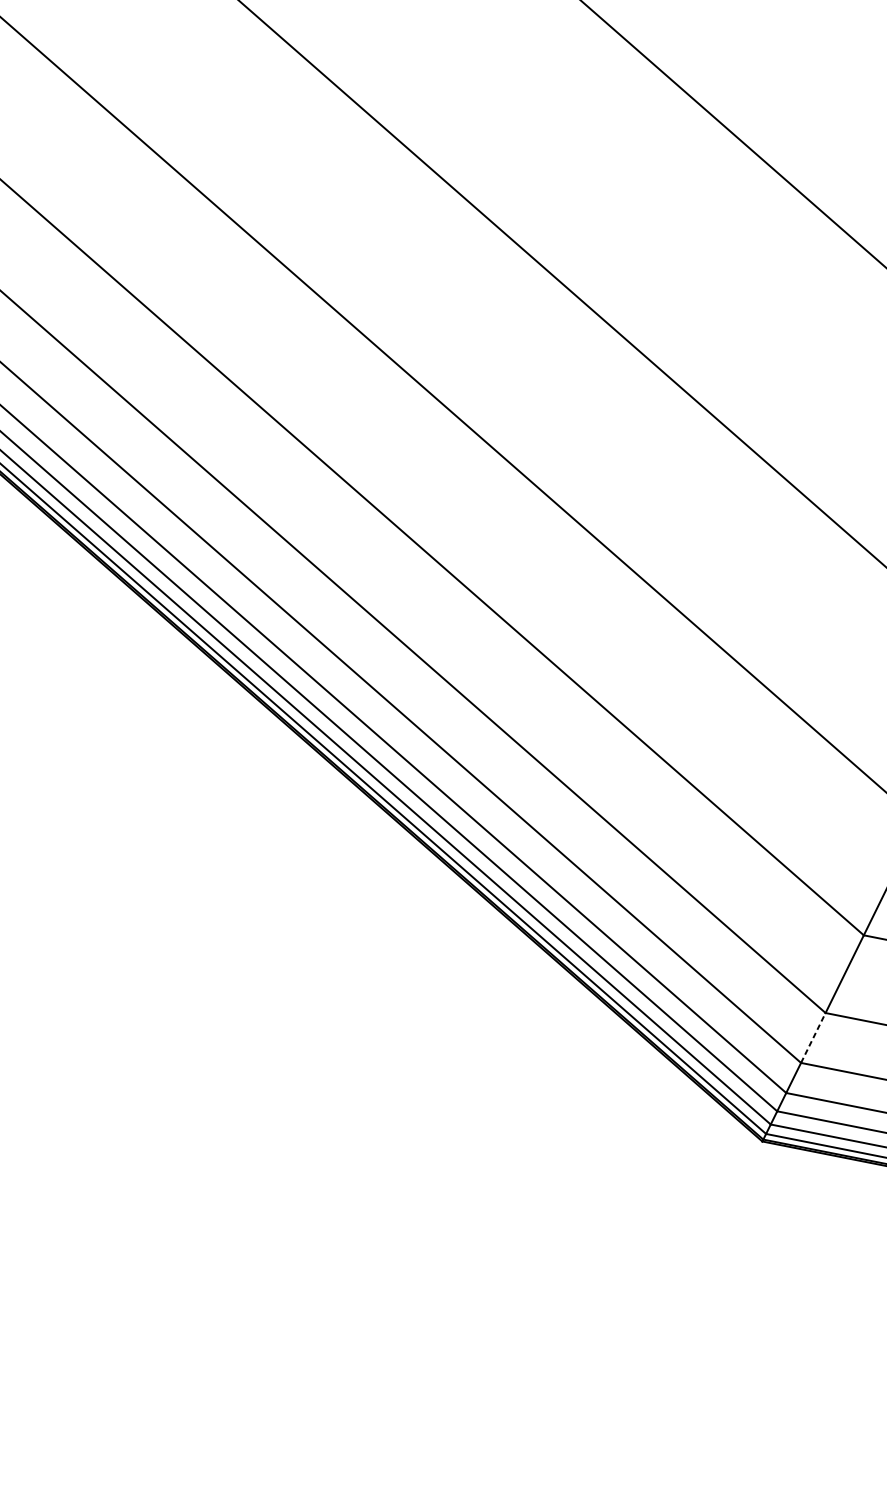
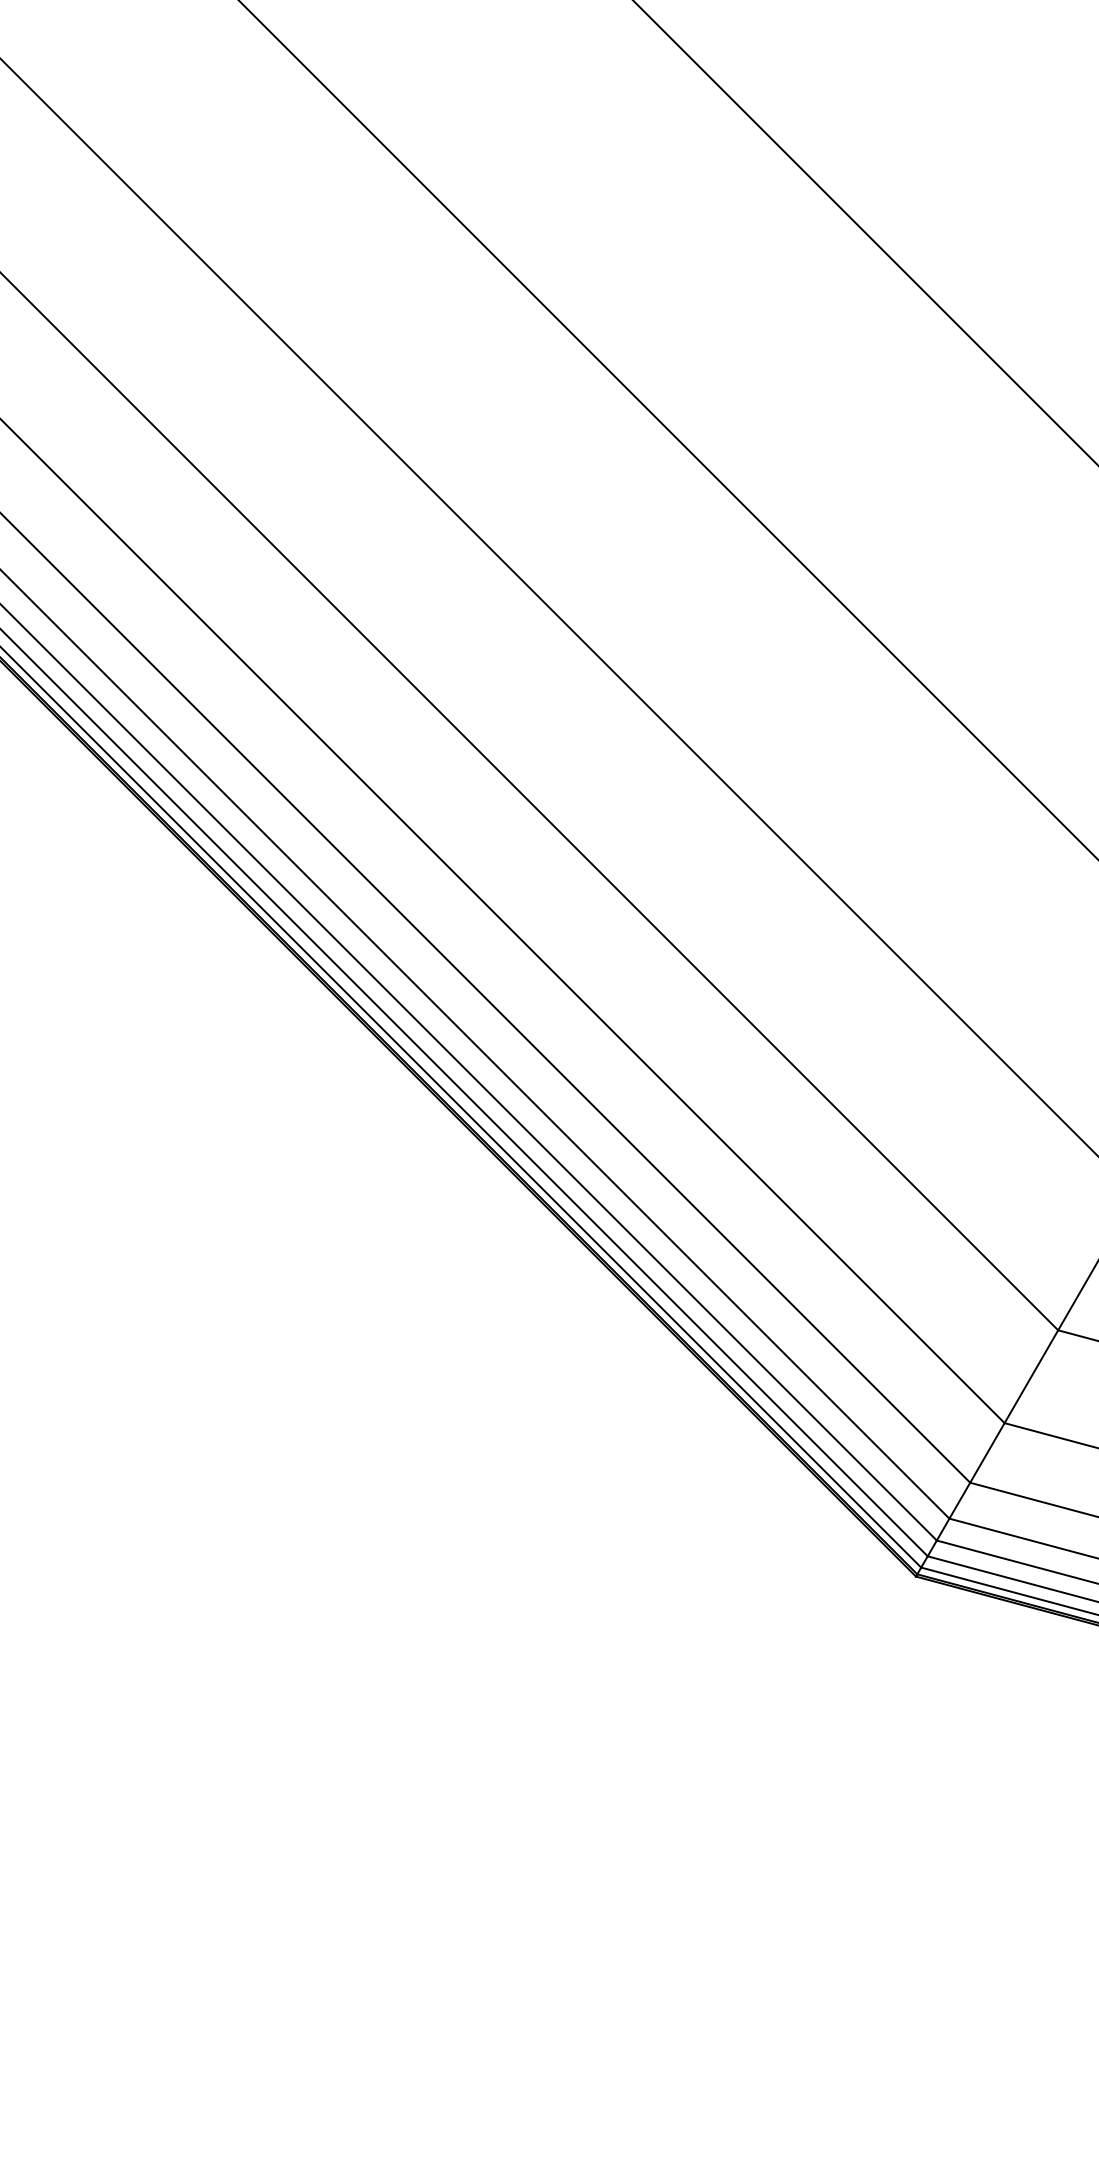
line: (813, 1037) -> (987, 1452), dashed -> solid

